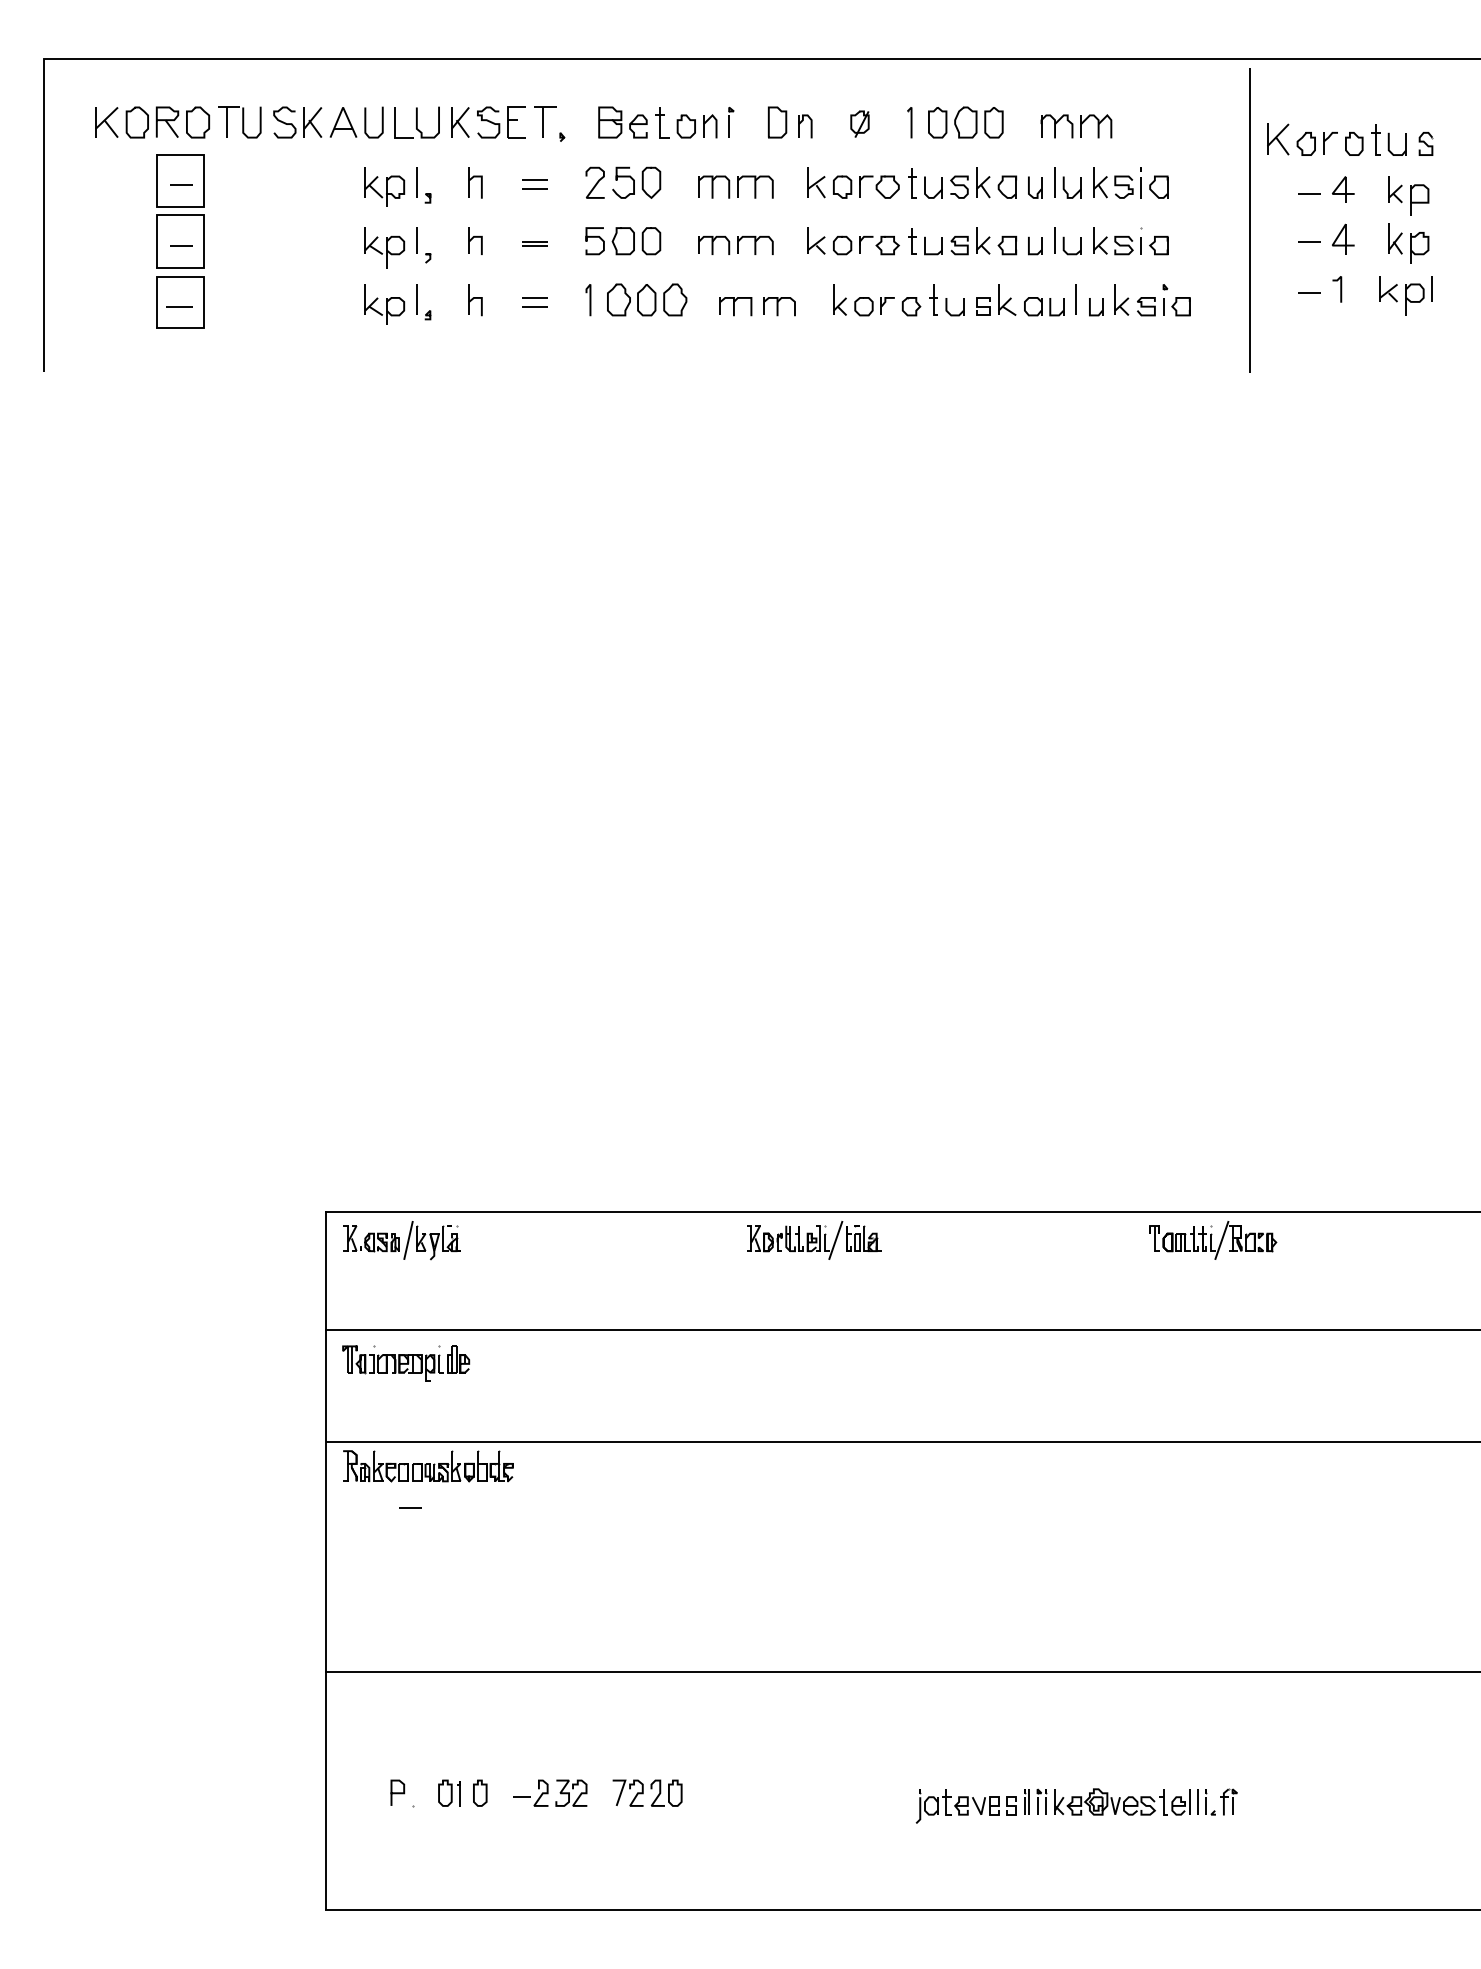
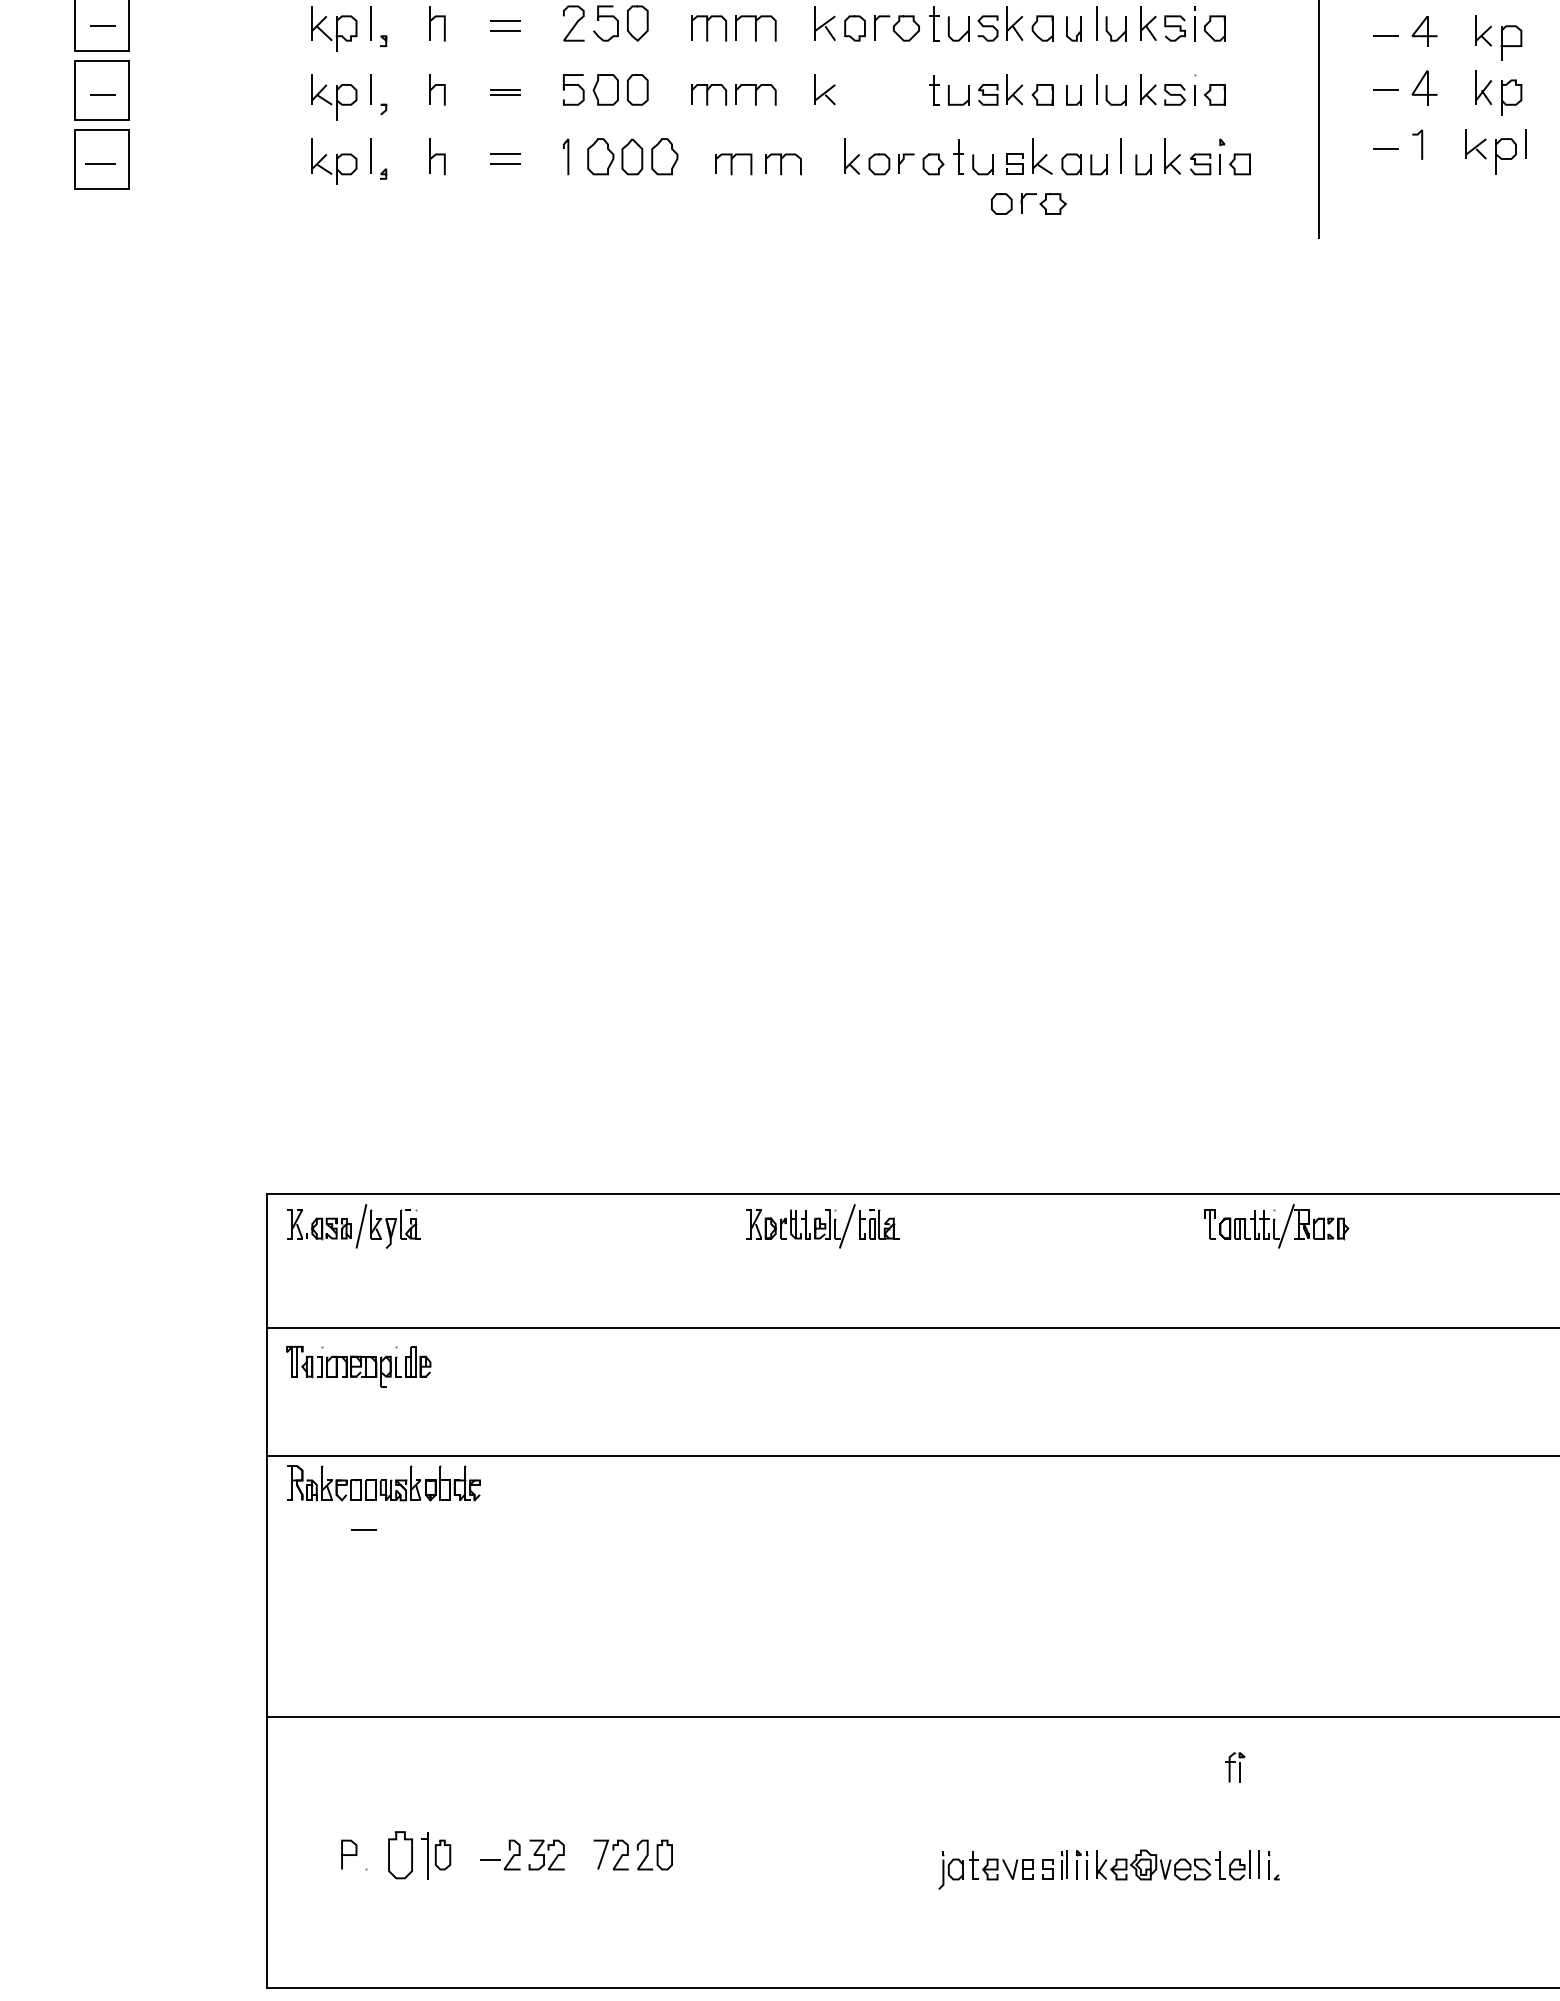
part: (866, 245) -> (1029, 203), moved
part: (449, 1792) -> (408, 1854), size x1.6
part: (1228, 1801) -> (1234, 1766), moved

